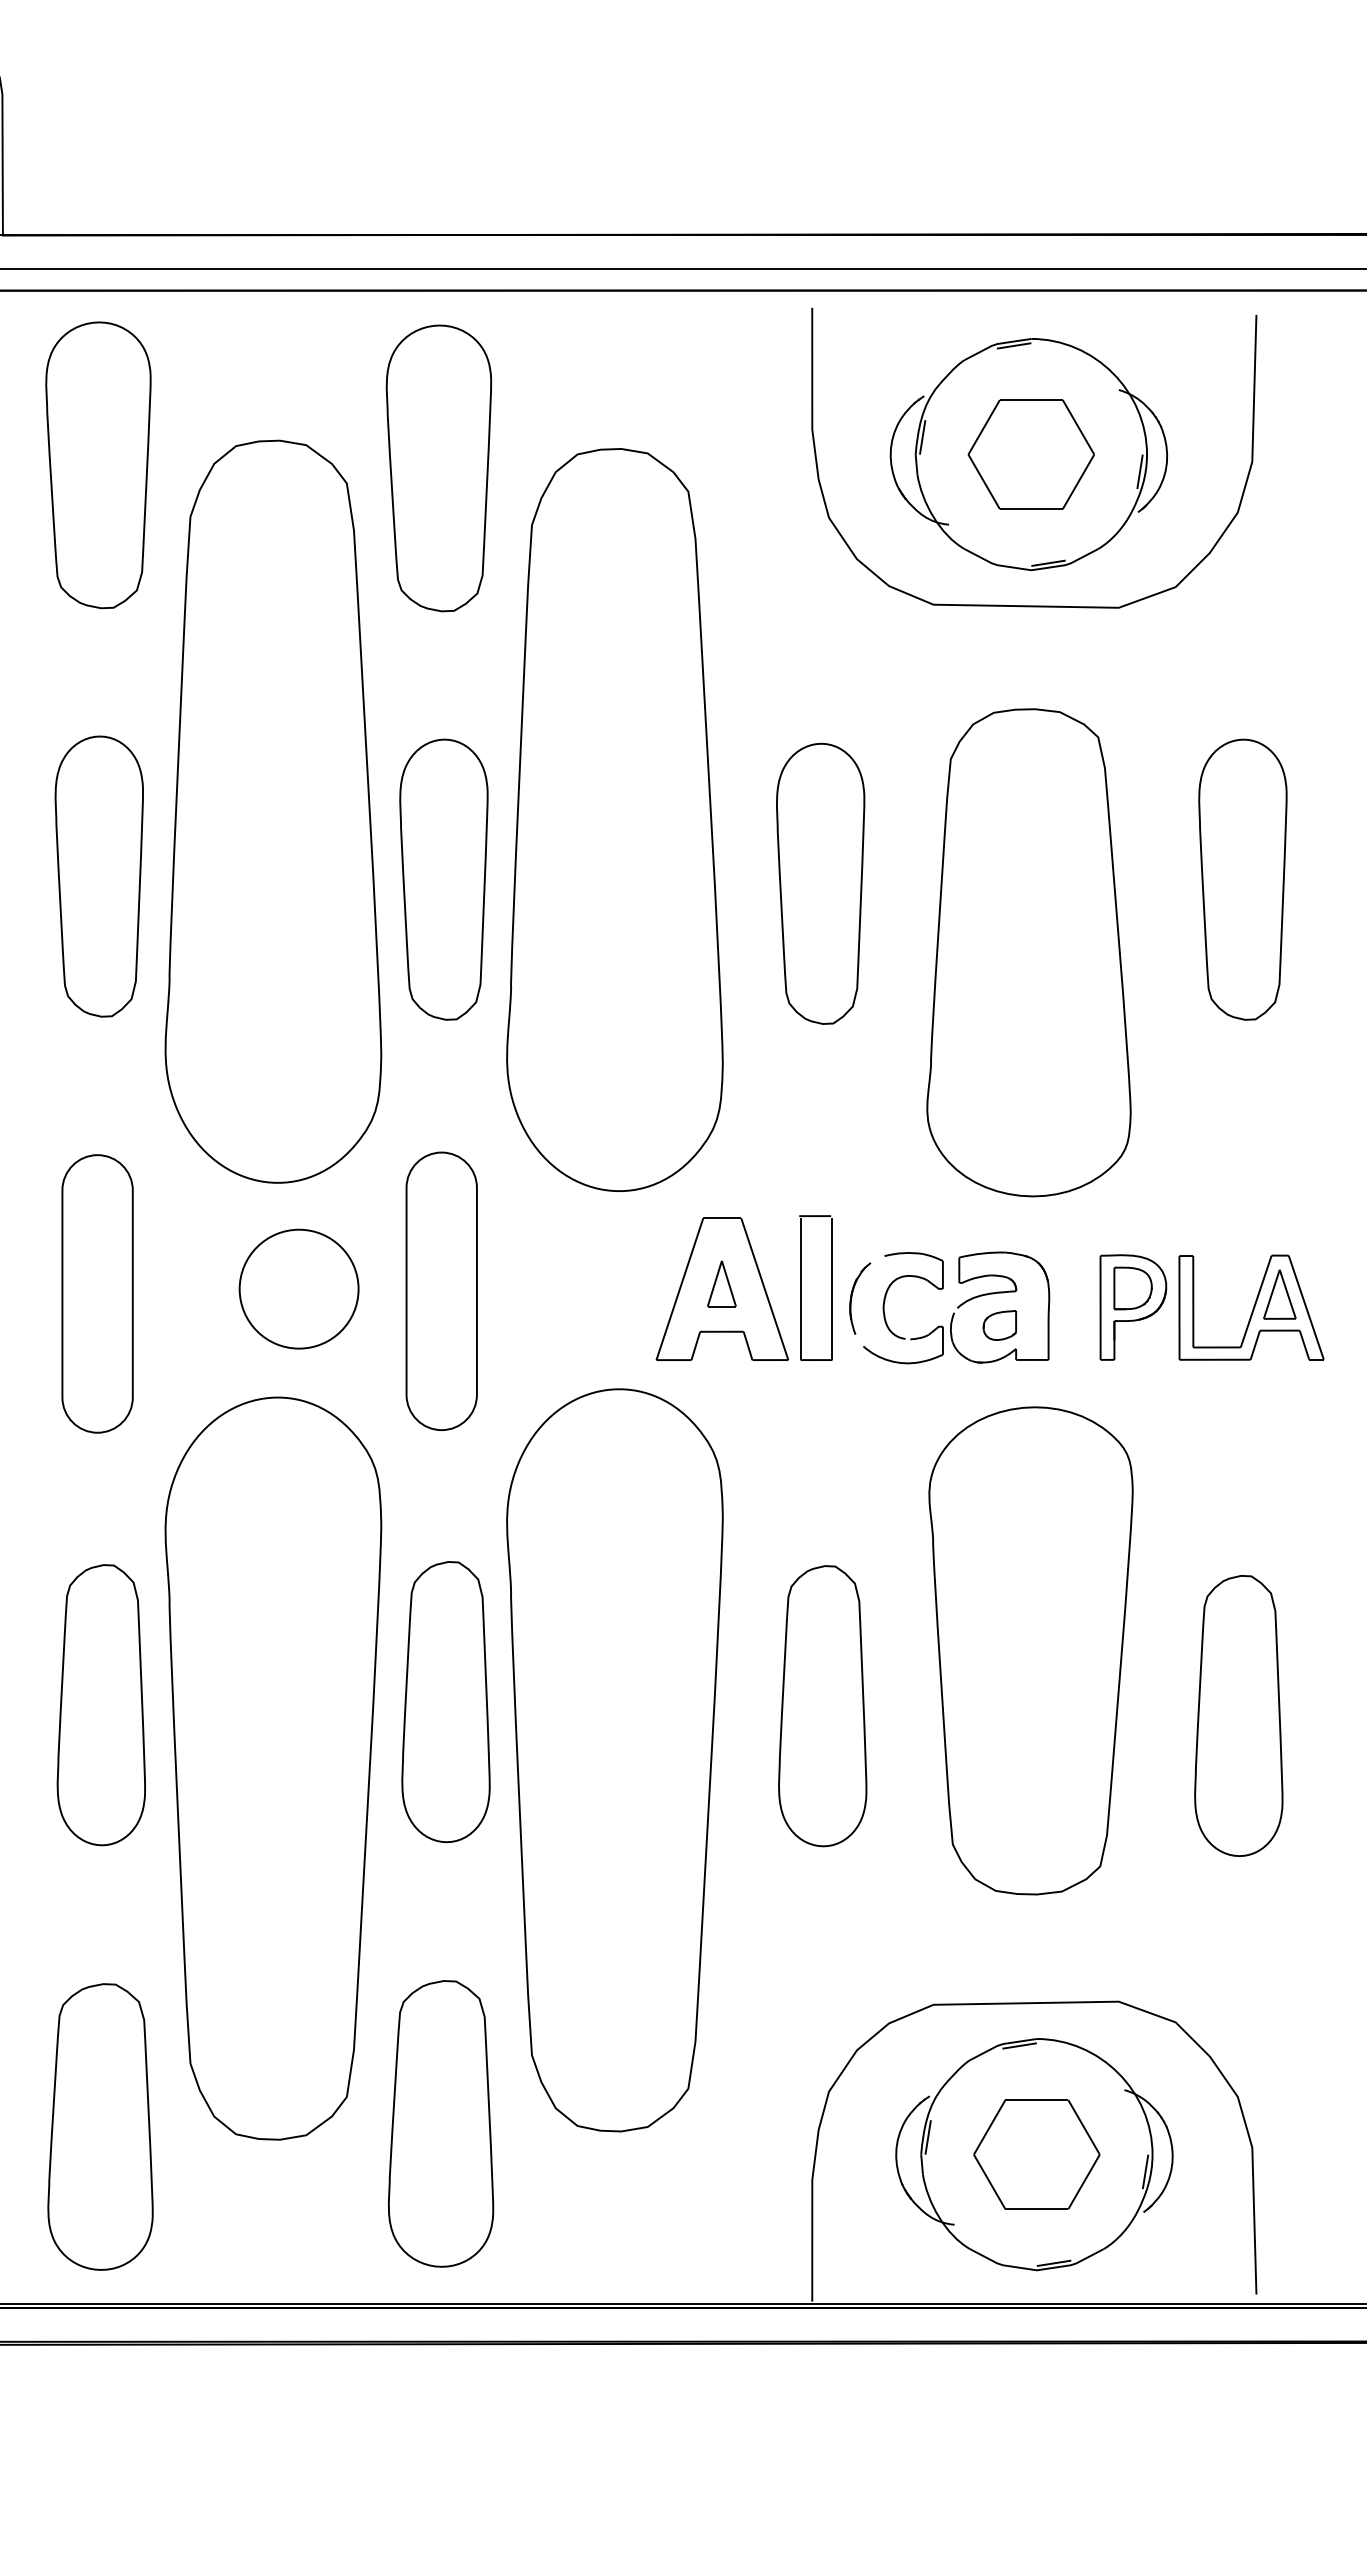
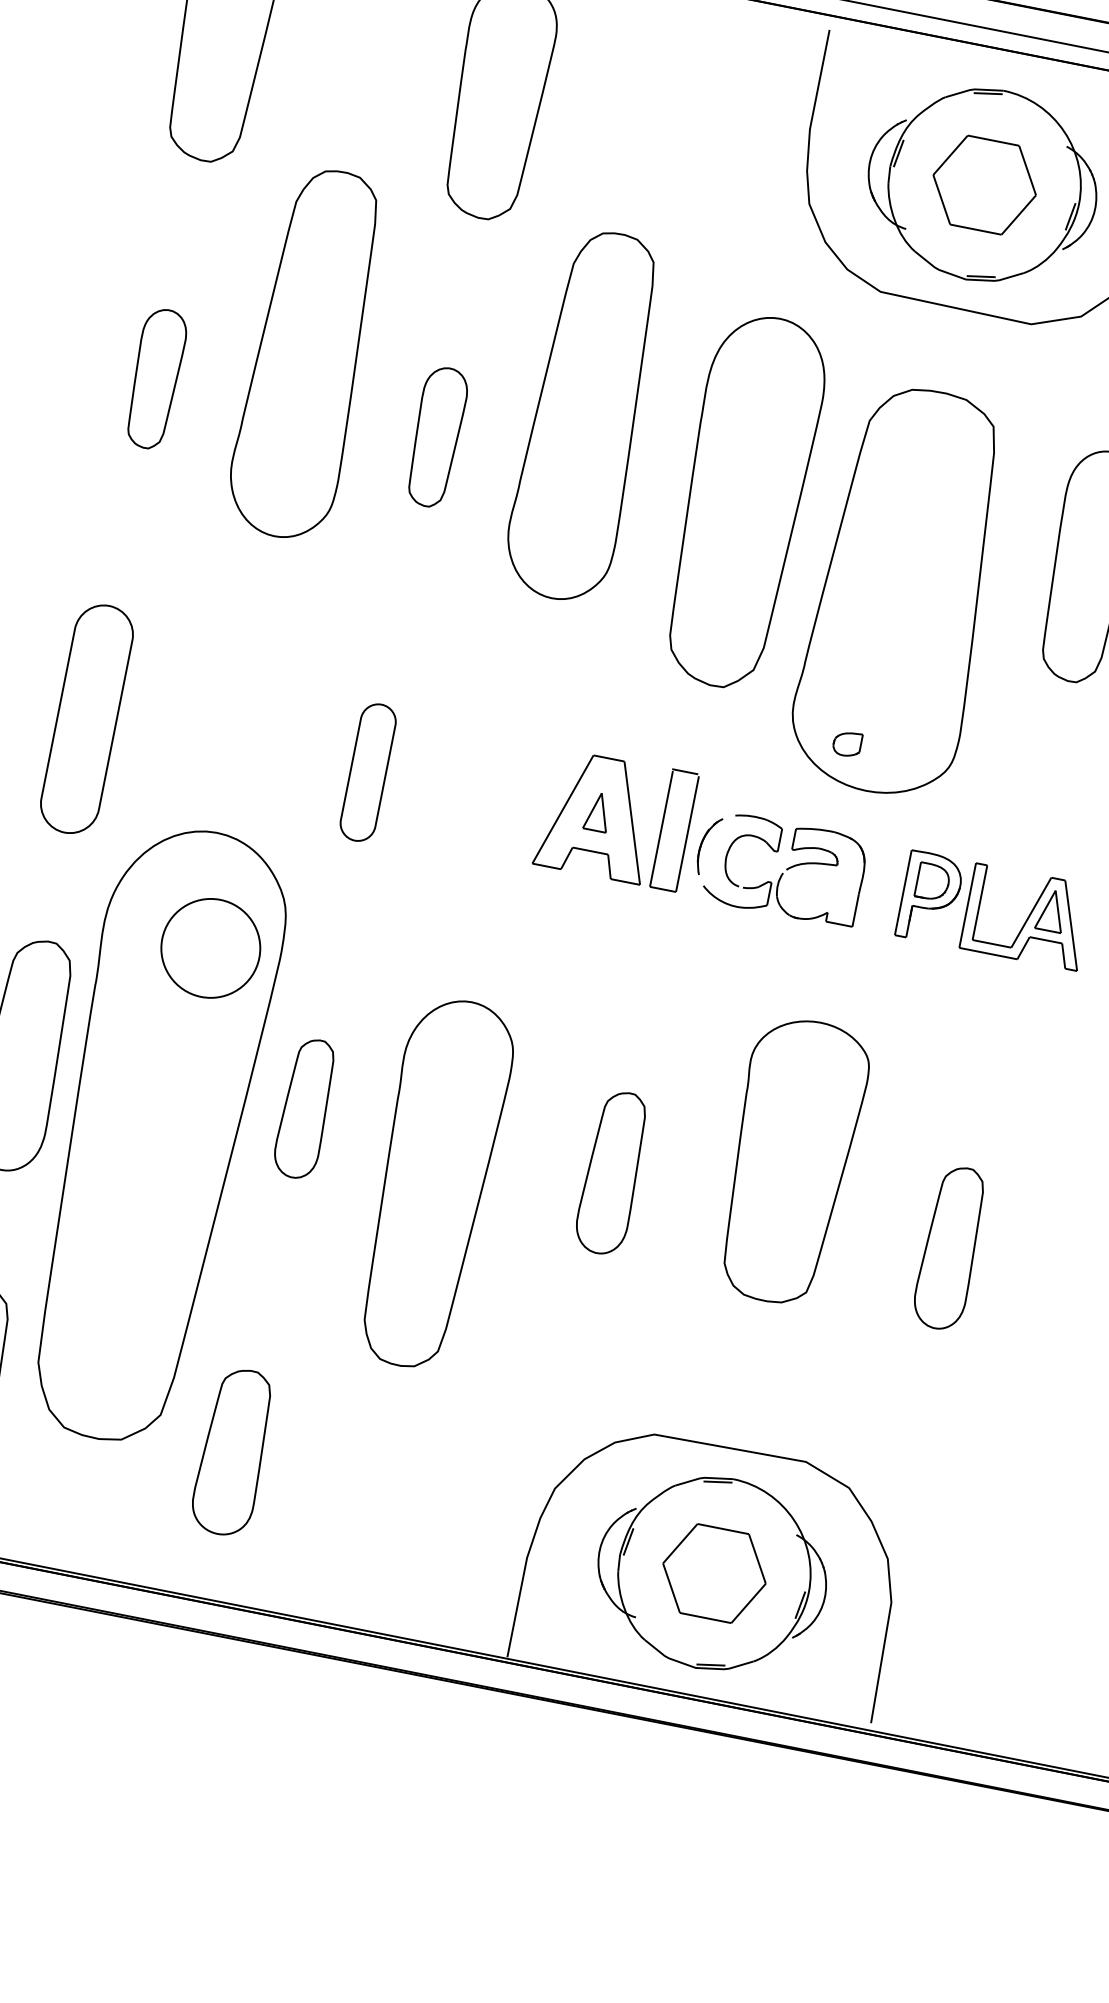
part: (273, 811) -> (308, 353), size x0.6
part: (614, 819) -> (585, 415), size x0.6
part: (98, 876) -> (155, 378), size x0.6
part: (443, 879) -> (436, 436), size x0.6
part: (820, 883) -> (743, 501), size x1.6
part: (298, 1288) -> (210, 947), moved
part: (441, 1290) -> (368, 772), size x0.6
part: (999, 1325) -> (847, 743), moved
part: (1030, 1650) -> (790, 1161), size x0.7
part: (445, 1702) -> (304, 1108), size x0.6
part: (822, 1706) -> (611, 1173), size x0.7
part: (1238, 1715) -> (949, 1247), size x0.7
part: (614, 1760) -> (433, 1183), size x0.6
part: (440, 2123) -> (232, 1451), size x0.7

